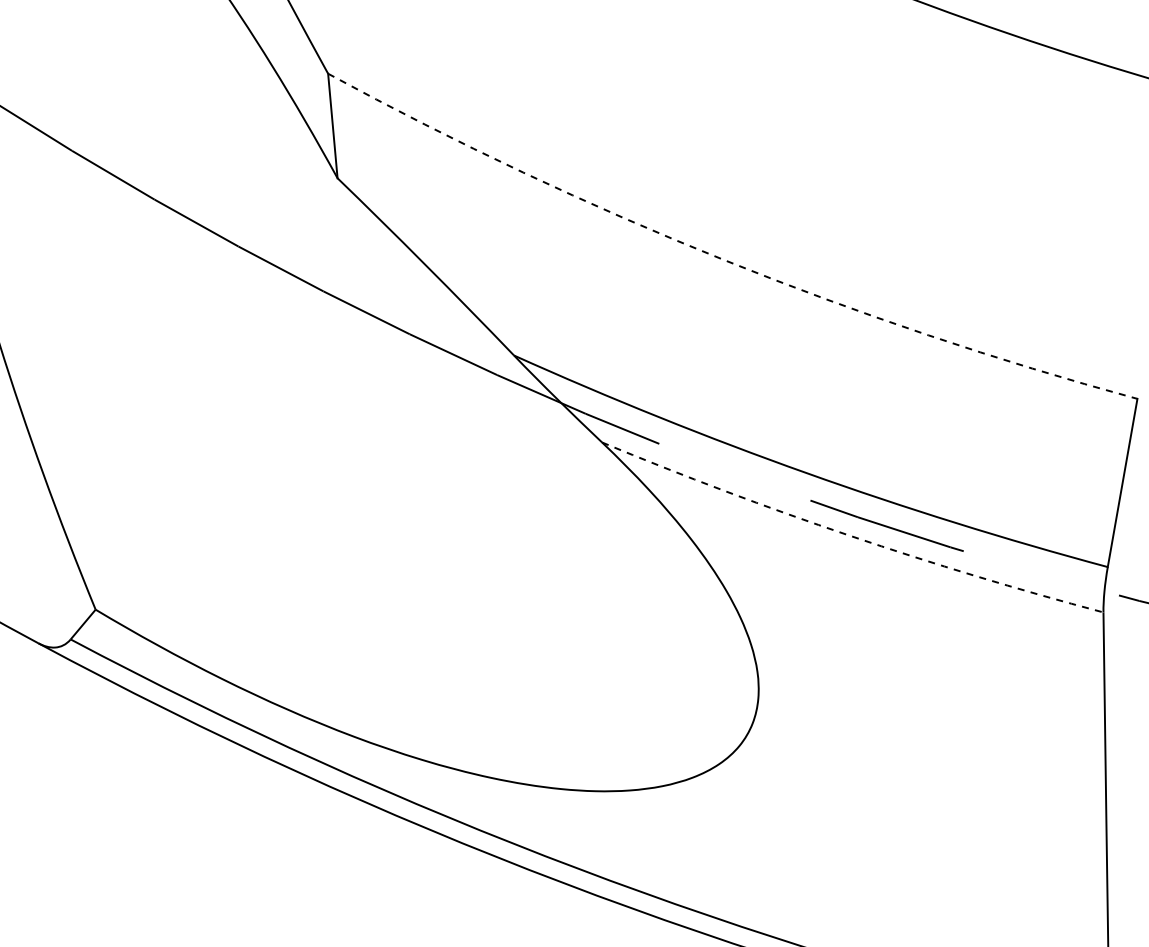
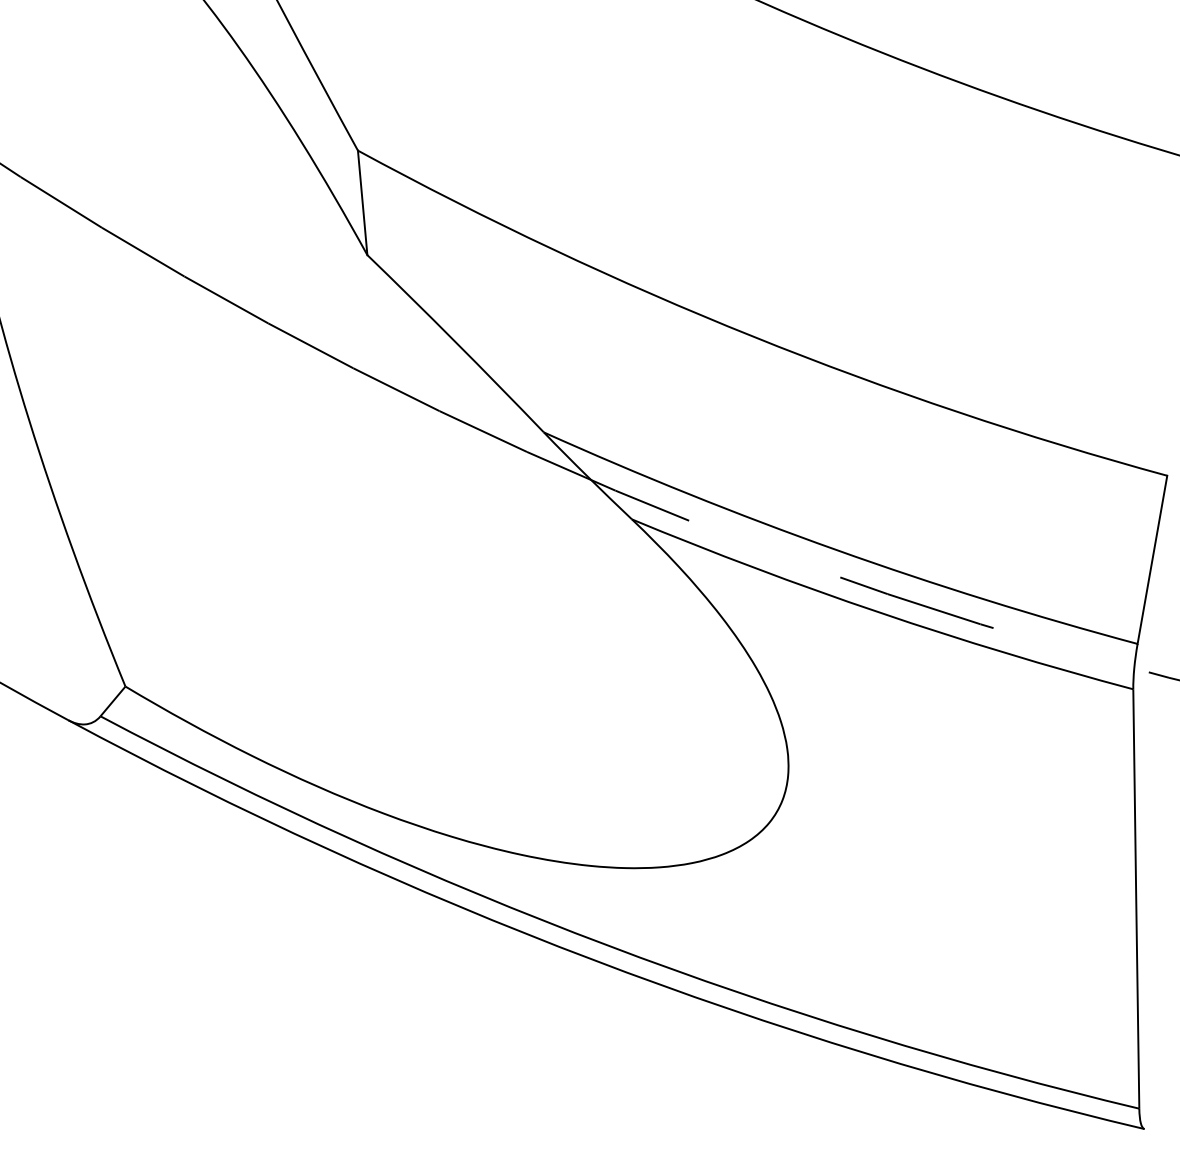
arc: (723, 259) -> (753, 336), dashed -> solid
arc: (849, 535) -> (879, 612), dashed -> solid

